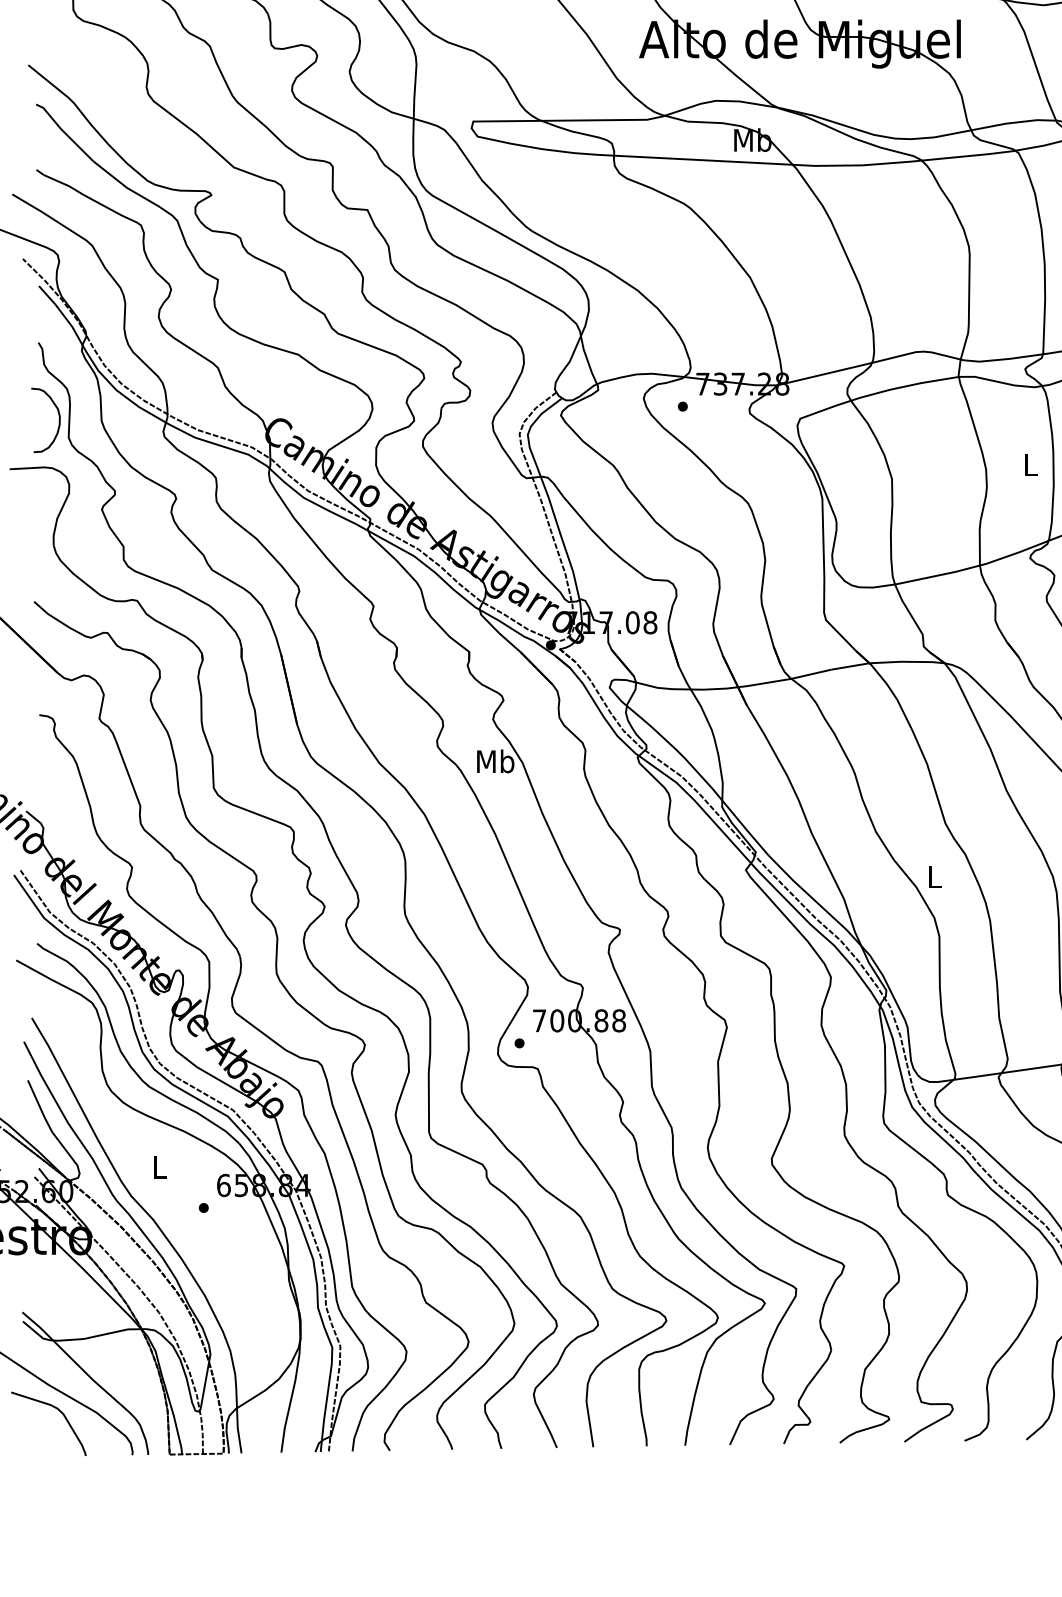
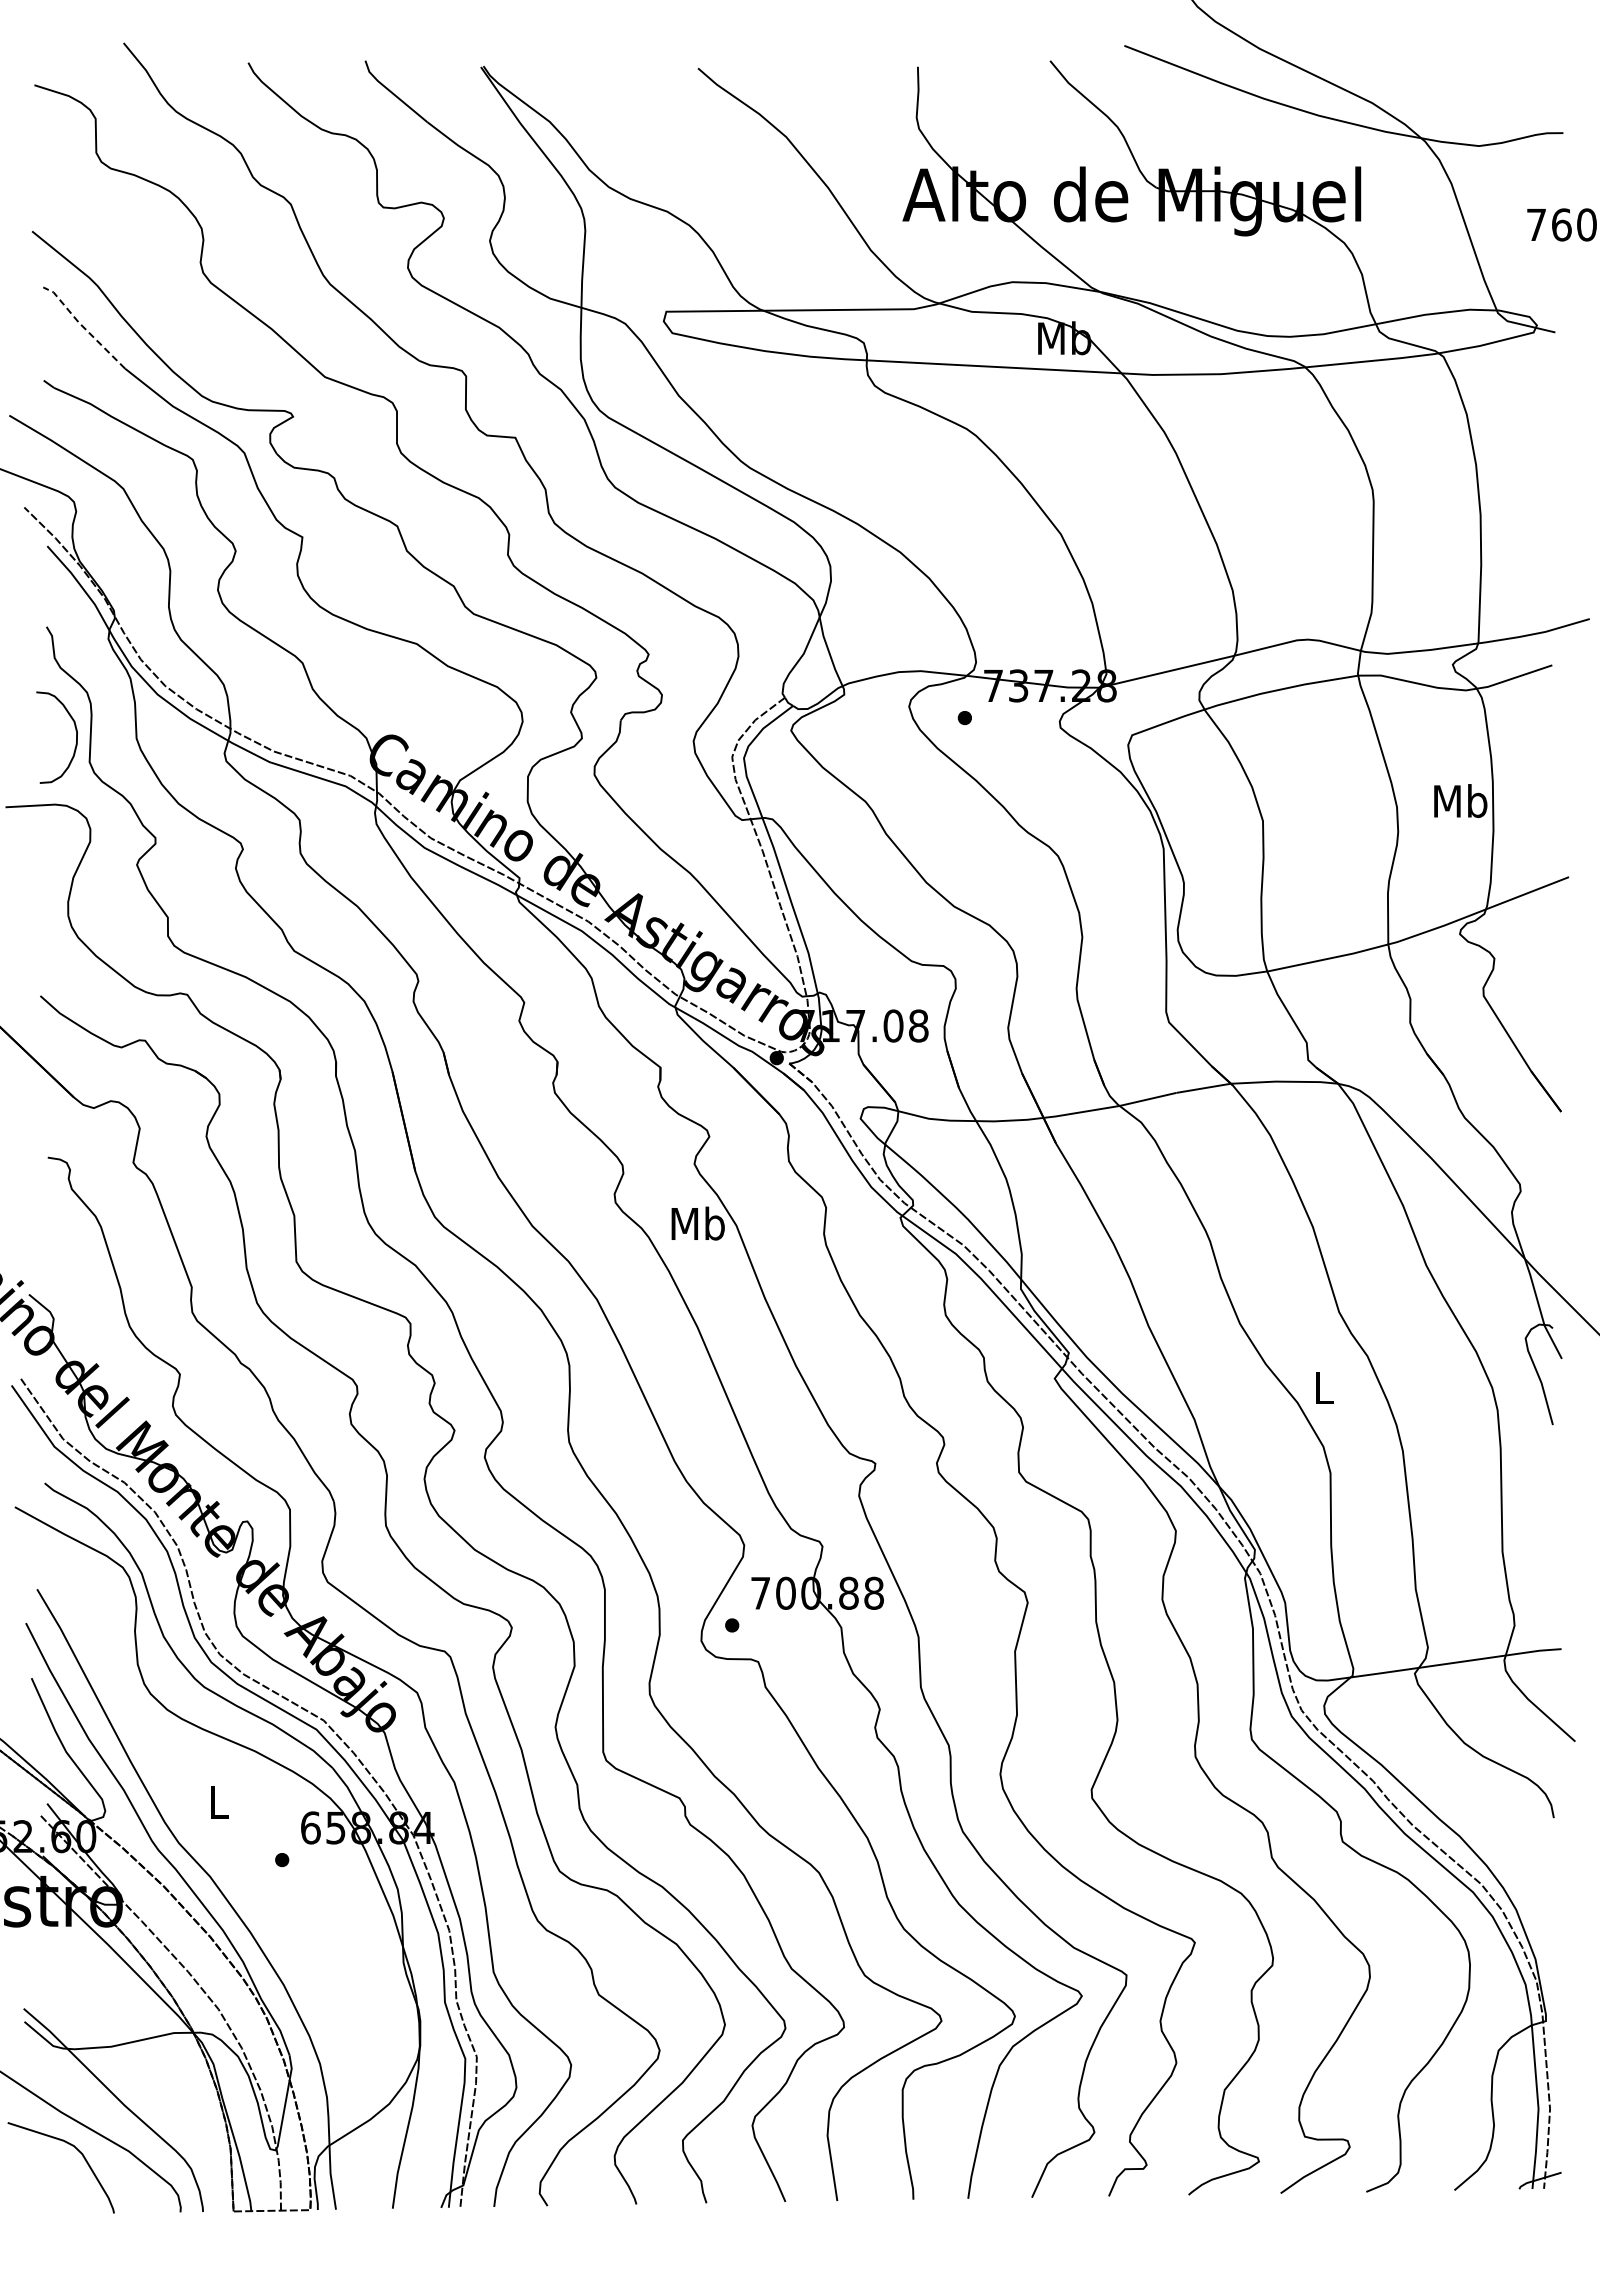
line: (64, 131) -> (83, 326), solid -> dashed
text: (1030, 464) -> (1460, 800), L -> Mb

